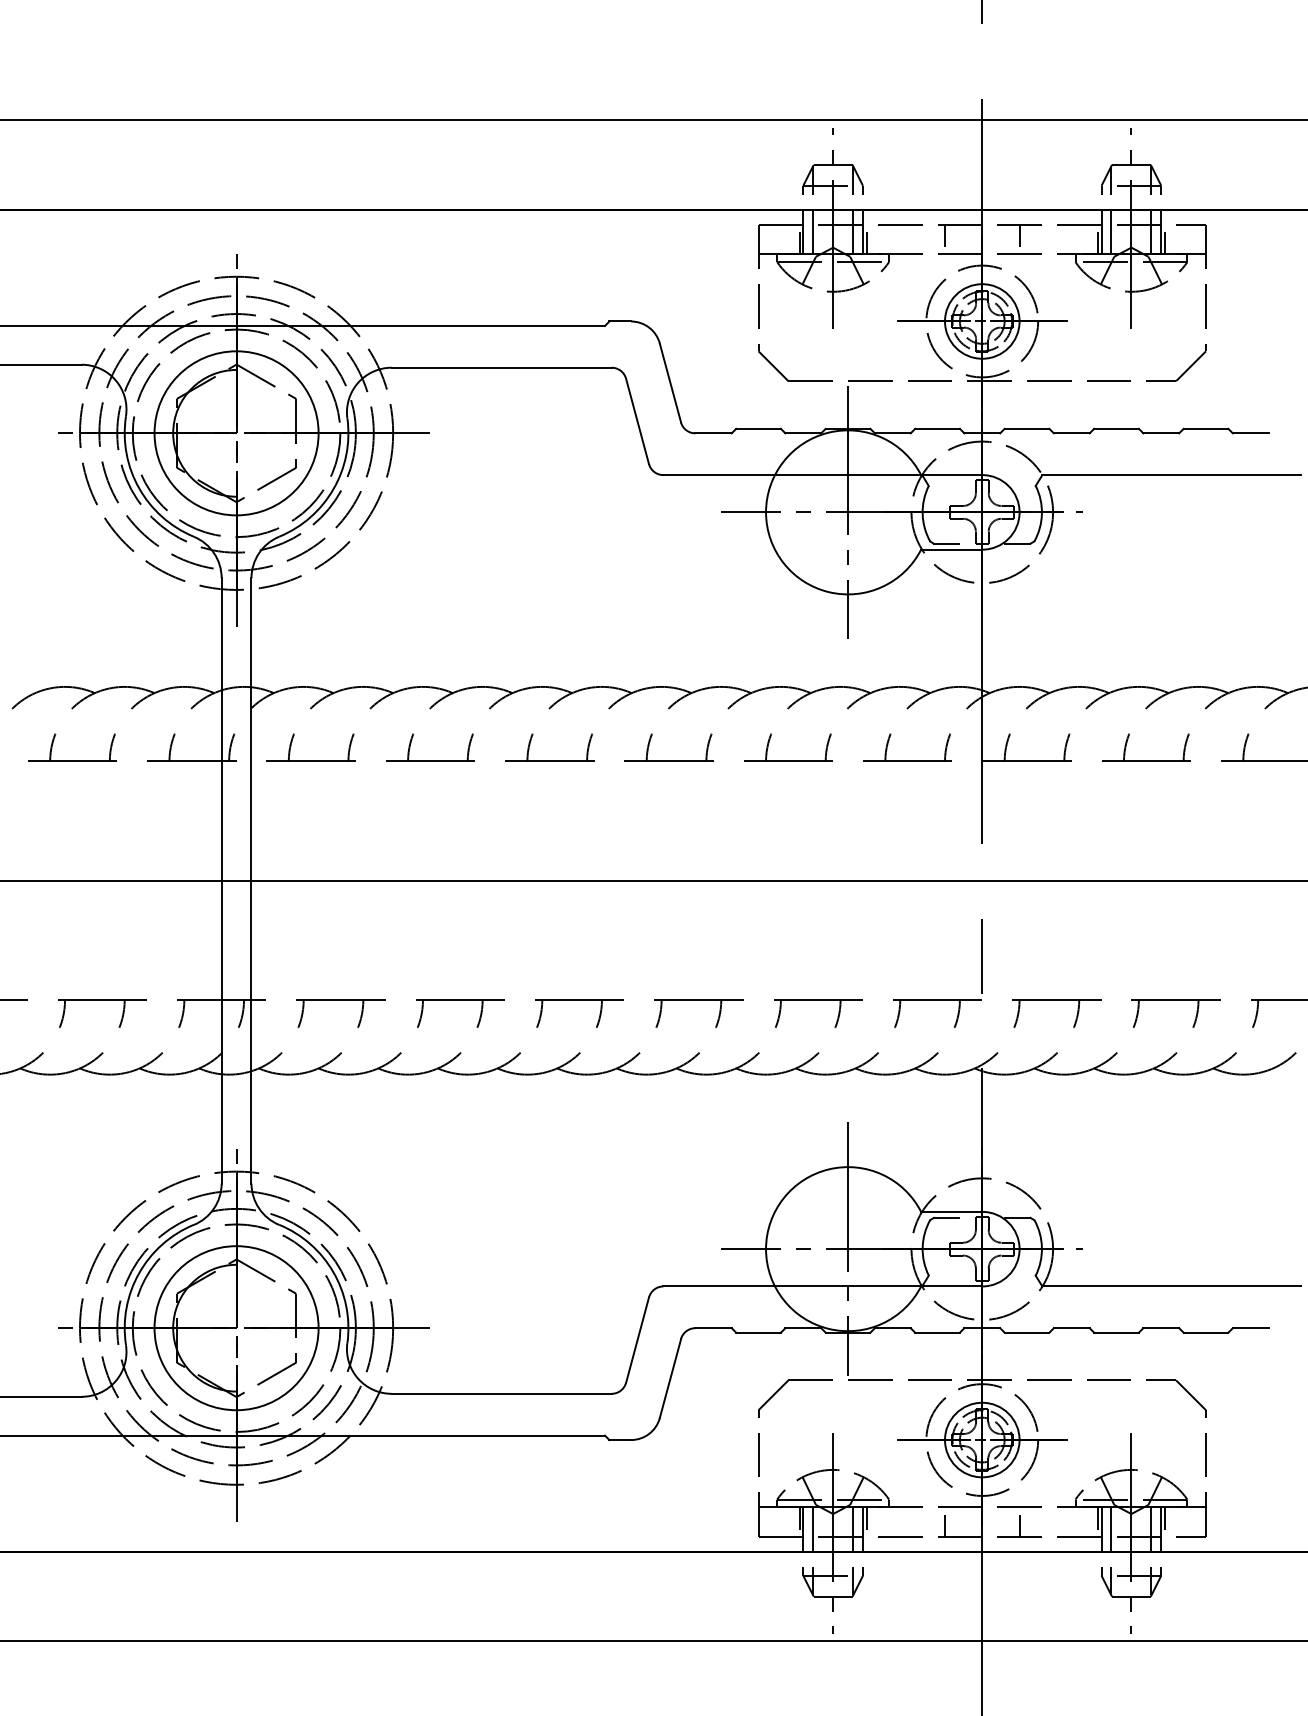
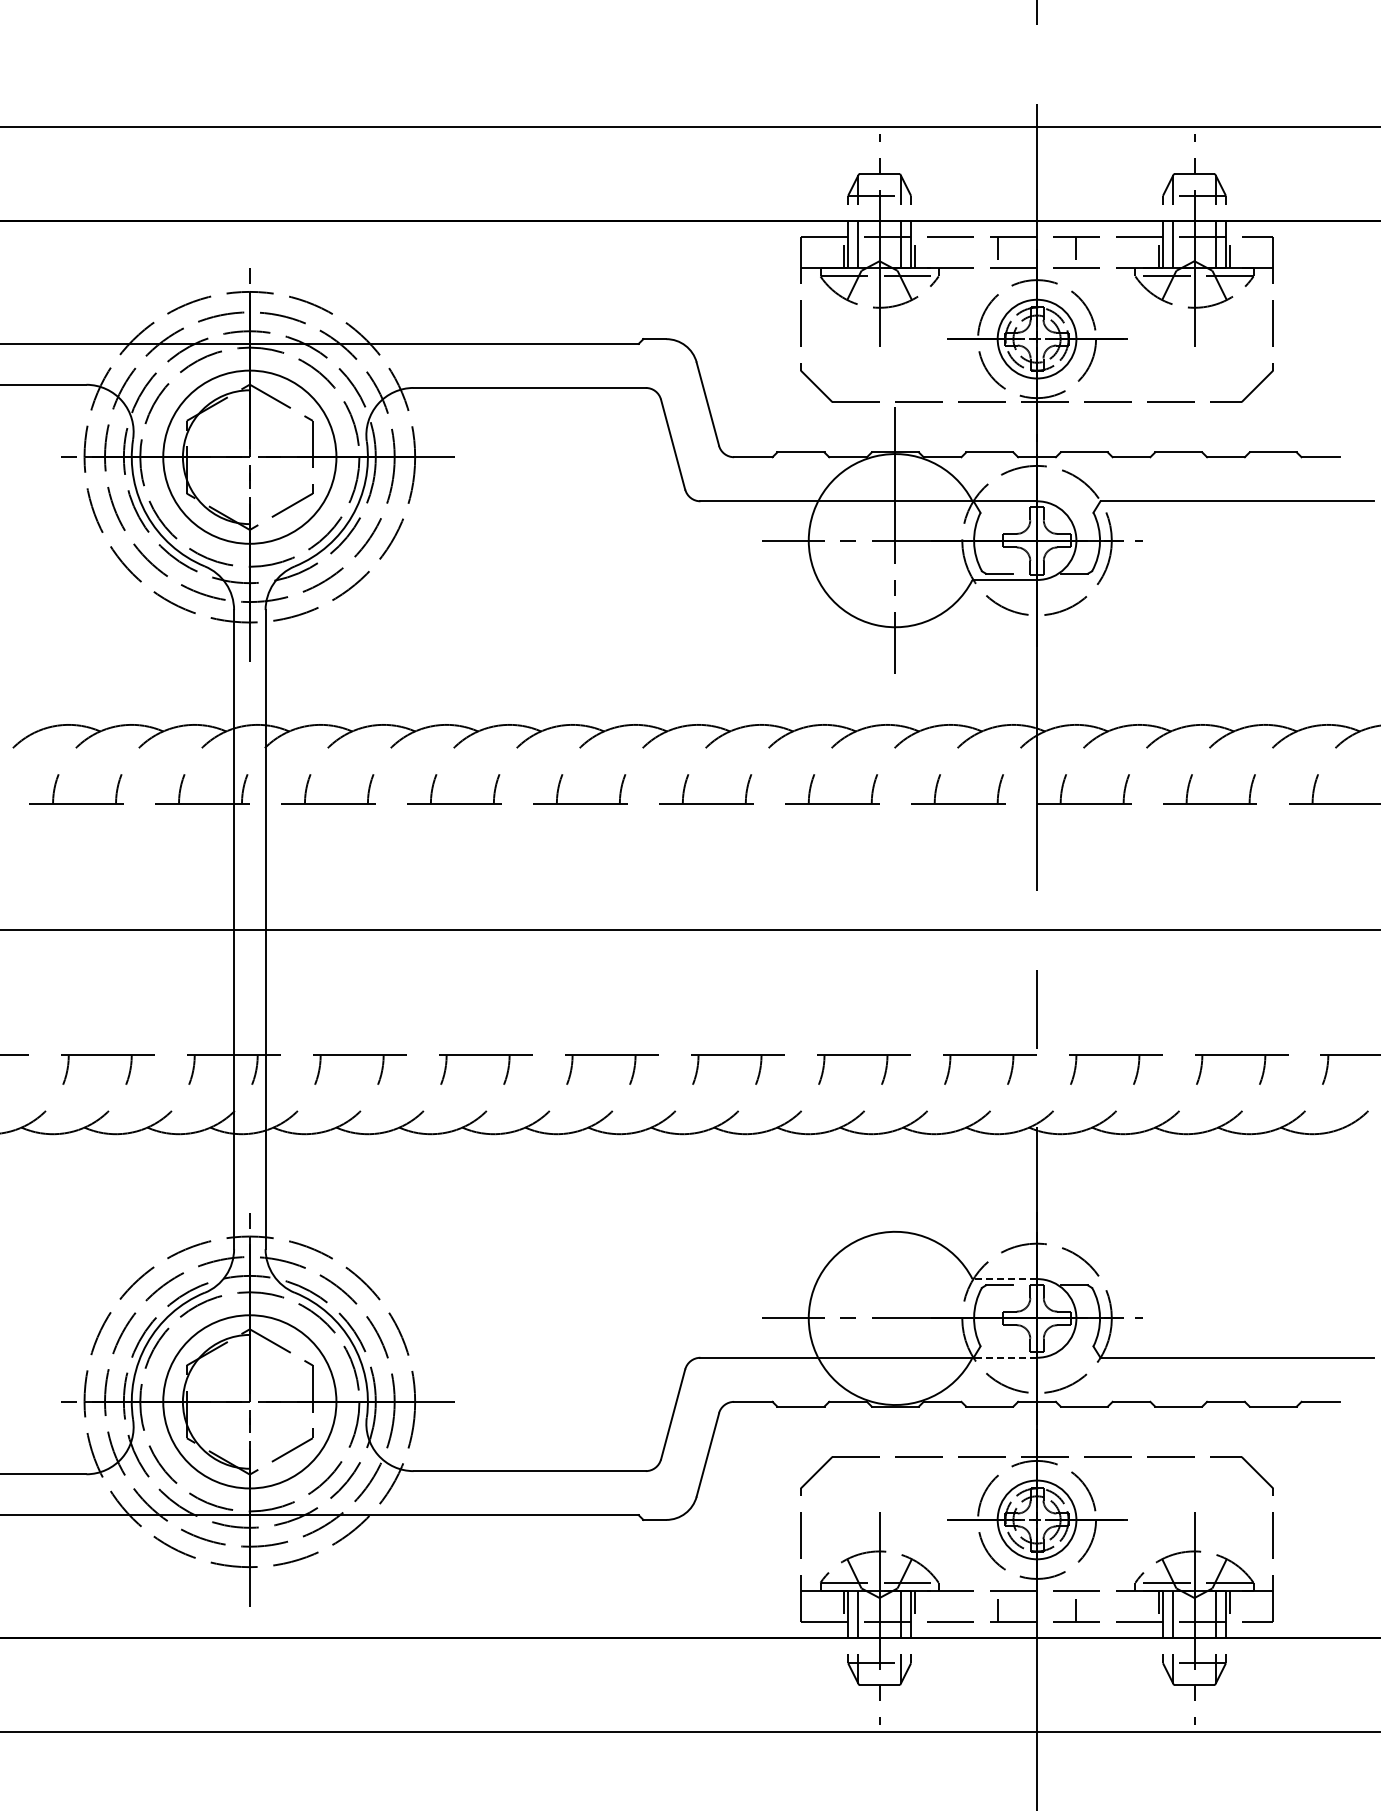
line: (951, 1212) -> (1004, 1279), solid -> dashed
line: (848, 1249) -> (895, 1318), removed
line: (951, 1286) -> (1004, 1357), solid -> dashed

